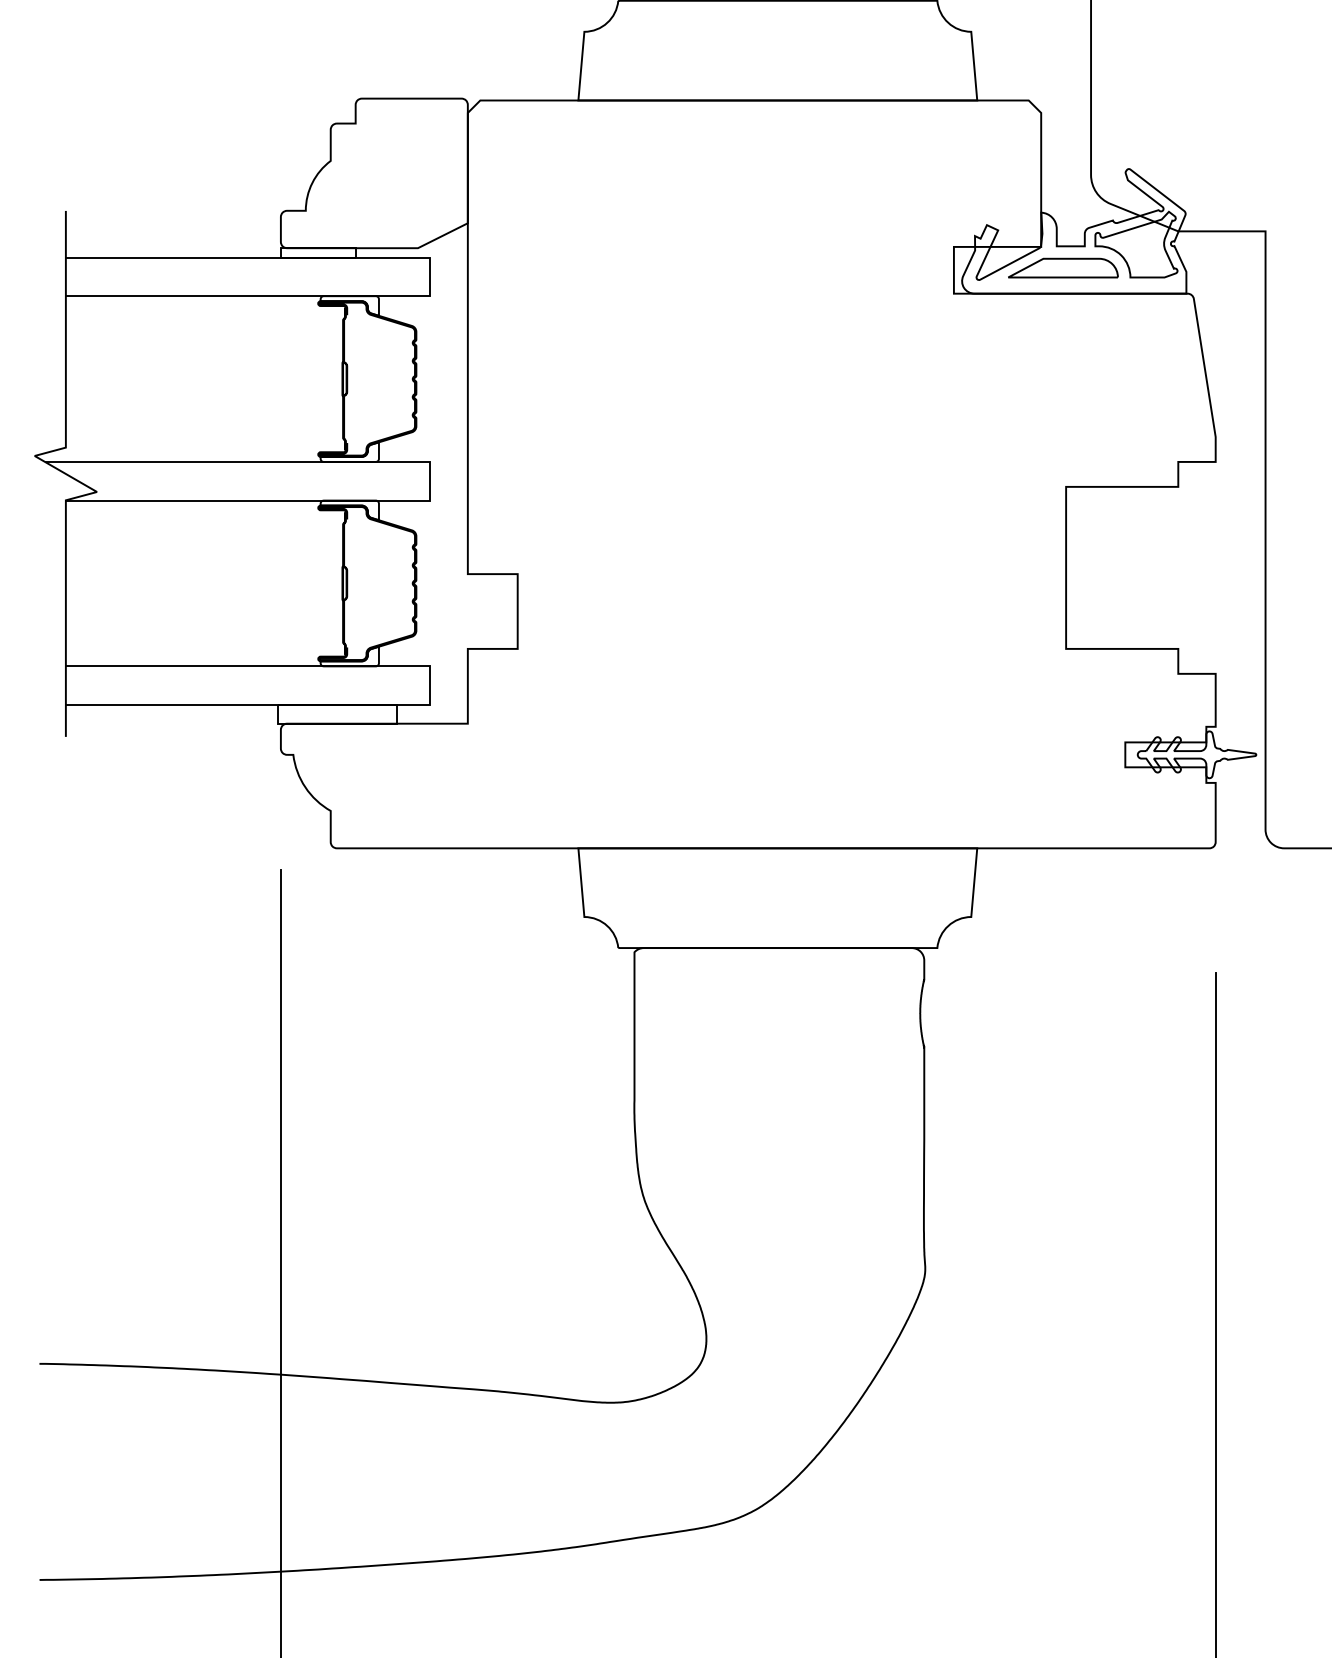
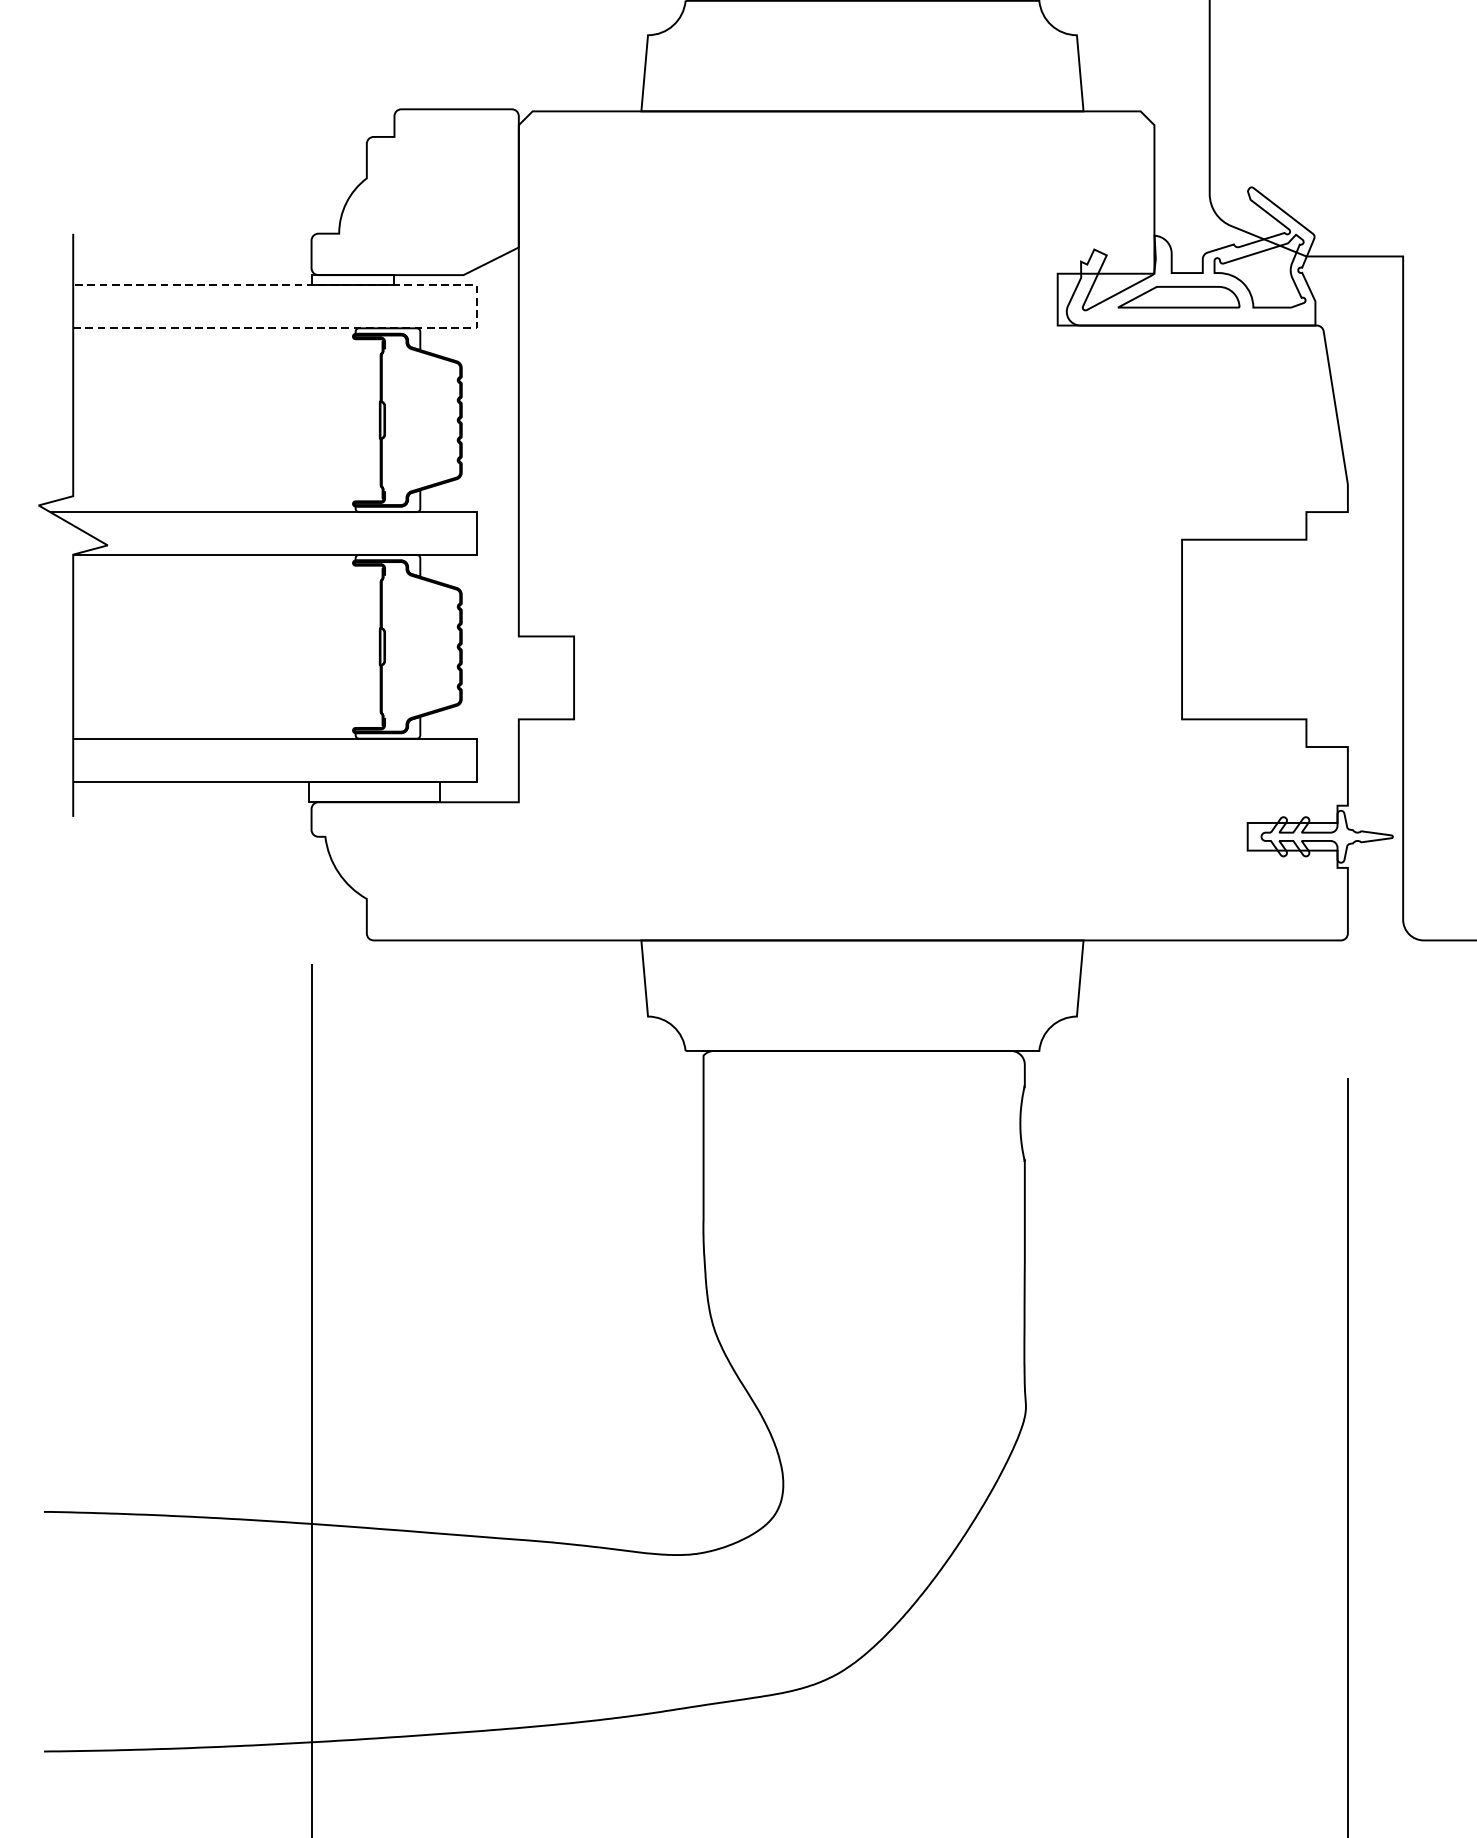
line: (430, 276) -> (477, 306), solid -> dashed

